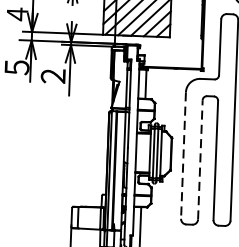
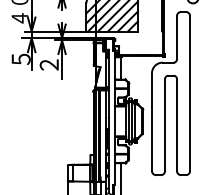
line: (182, 155) -> (151, 122), dashed -> solid
line: (200, 160) -> (165, 125), dashed -> solid

